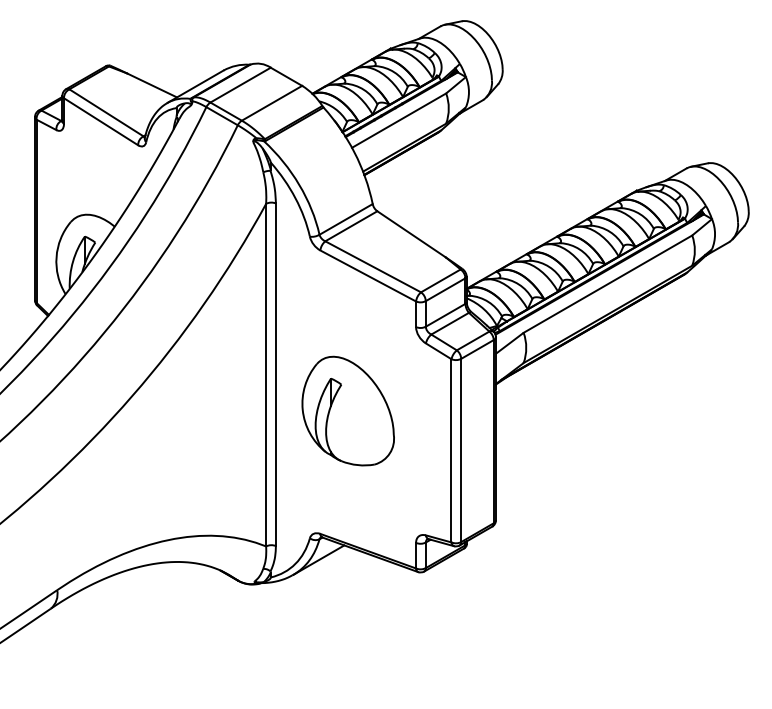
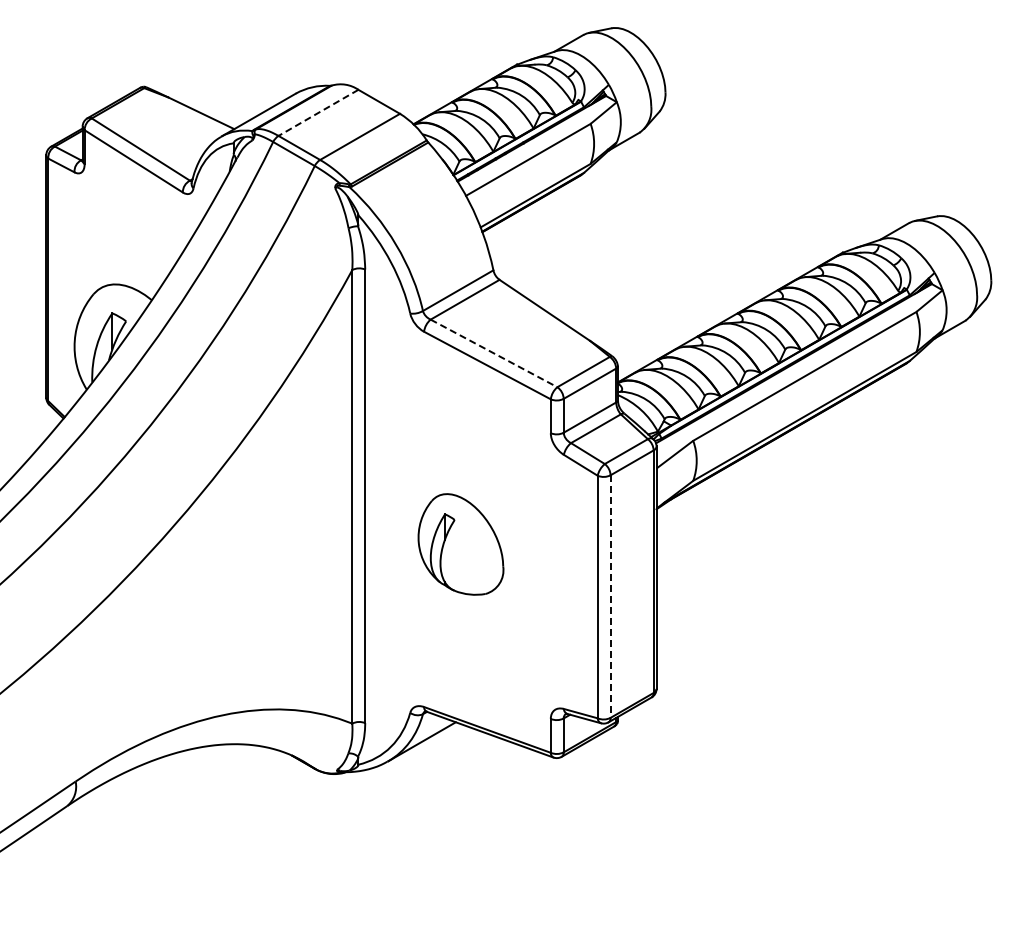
line: (240, 85) -> (318, 113), solid -> dashed
line: (373, 266) -> (494, 353), solid -> dashed
part: (347, 411) -> (460, 544), size x0.7
line: (461, 451) -> (610, 597), solid -> dashed

